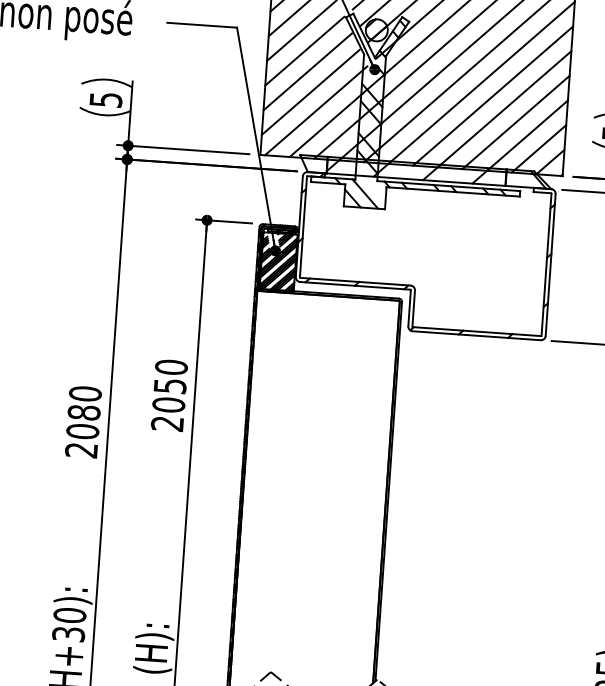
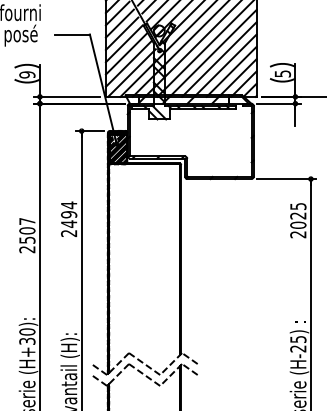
text: (106, 99) -> (27, 74), 5 -> 9
text: (170, 385) -> (69, 214), 2050 -> 2494
text: (84, 411) -> (27, 230), 2080 -> 2507

